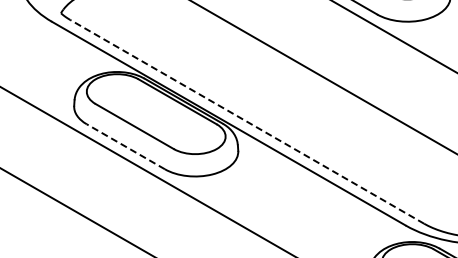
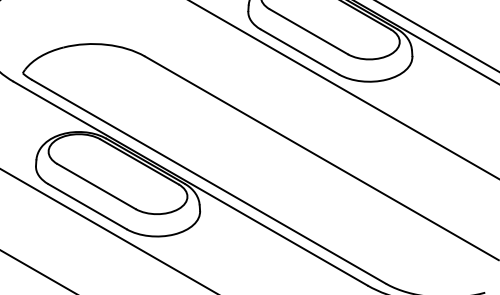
line: (246, 121) -> (208, 181), dashed -> solid
line: (125, 146) -> (87, 206), dashed -> solid

